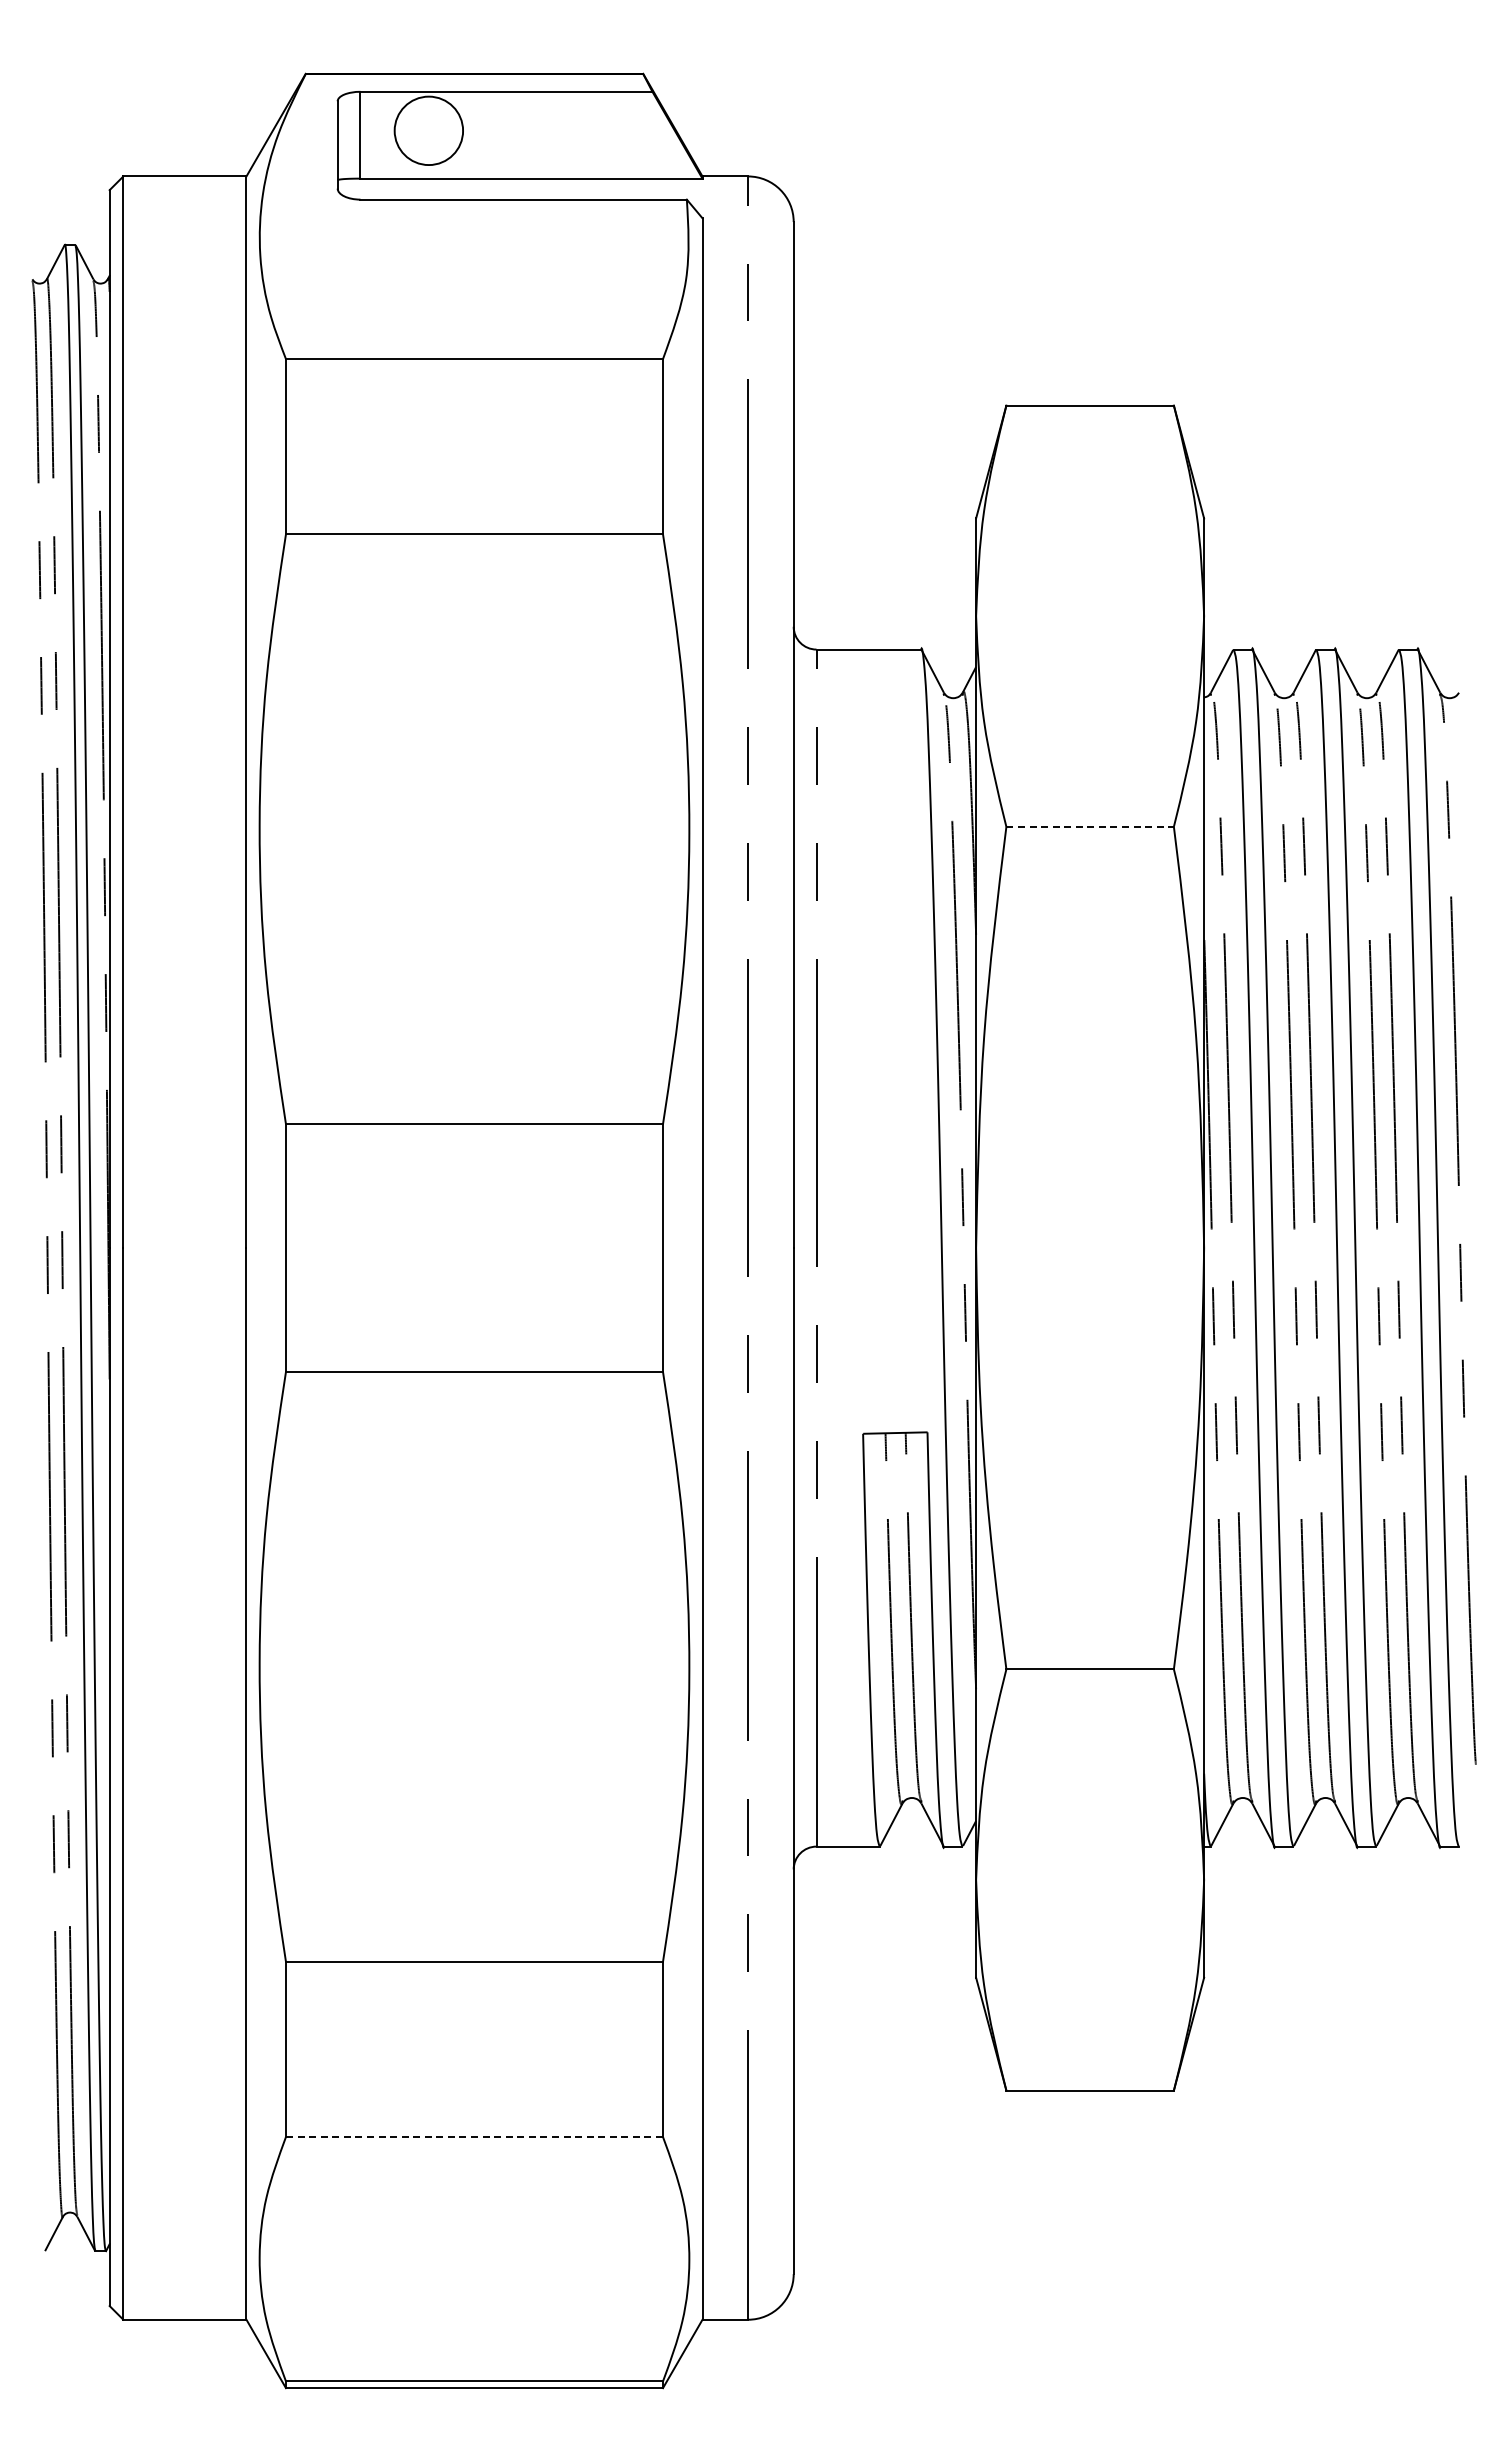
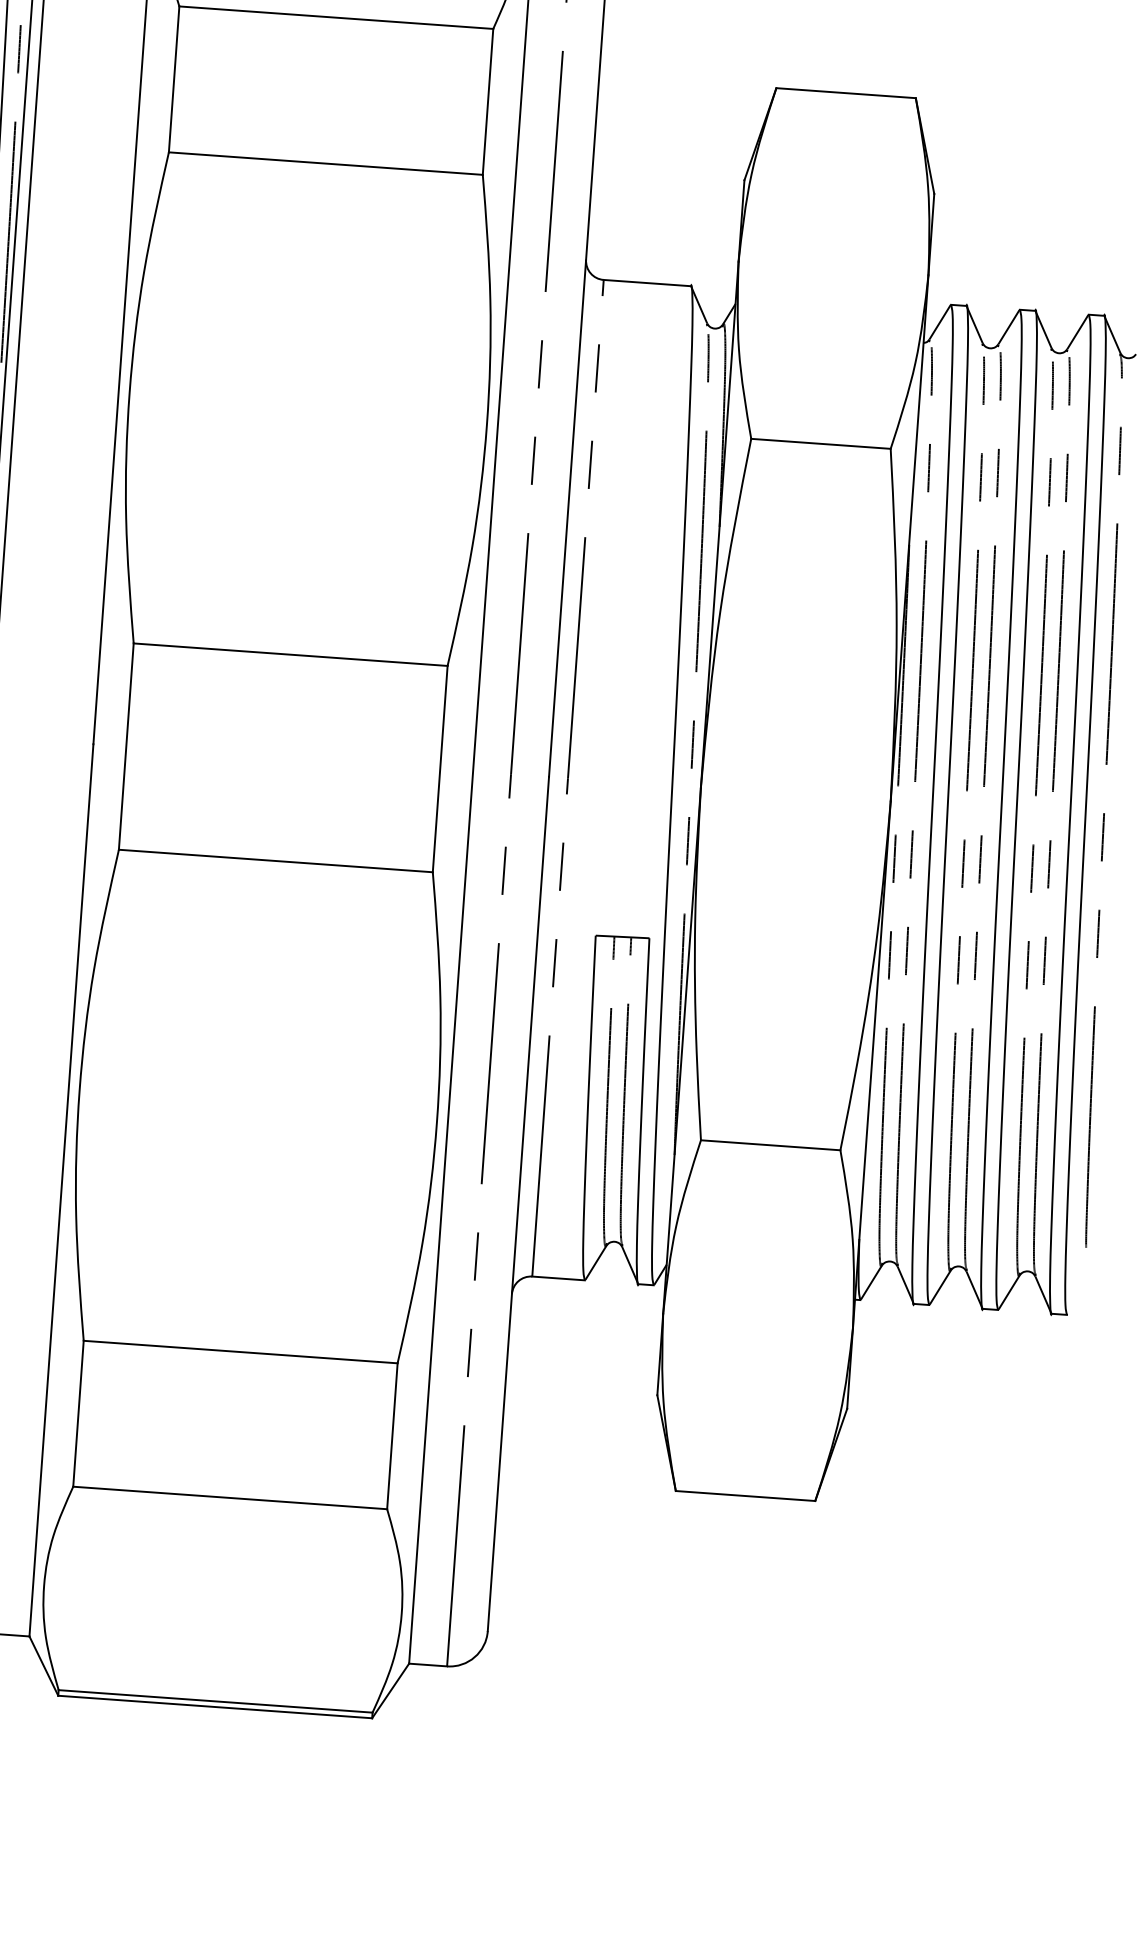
line: (1090, 826) -> (821, 443), dashed -> solid
line: (474, 2137) -> (230, 1498), dashed -> solid

